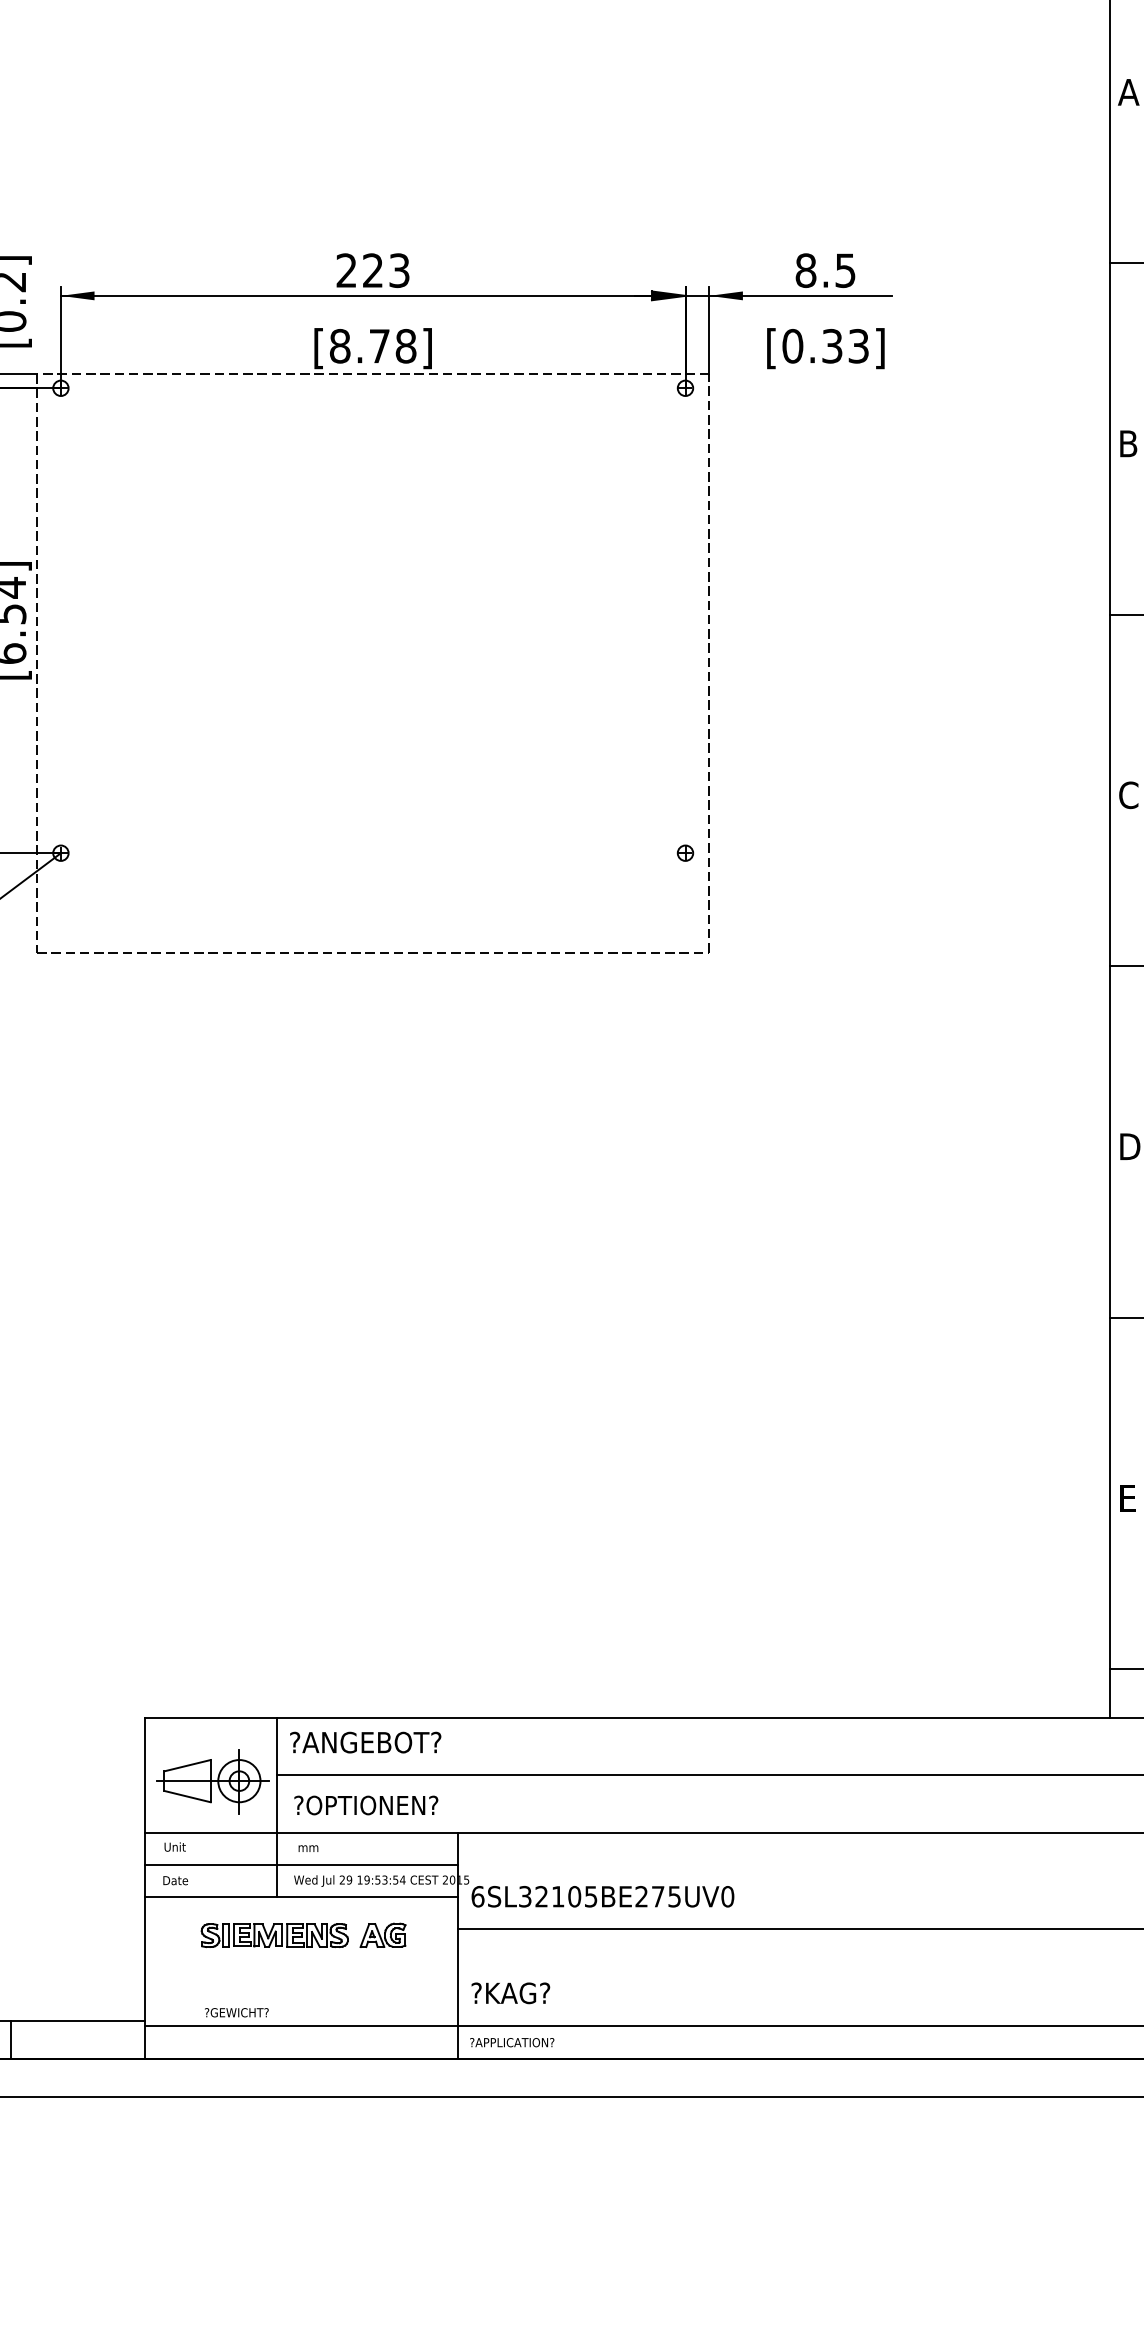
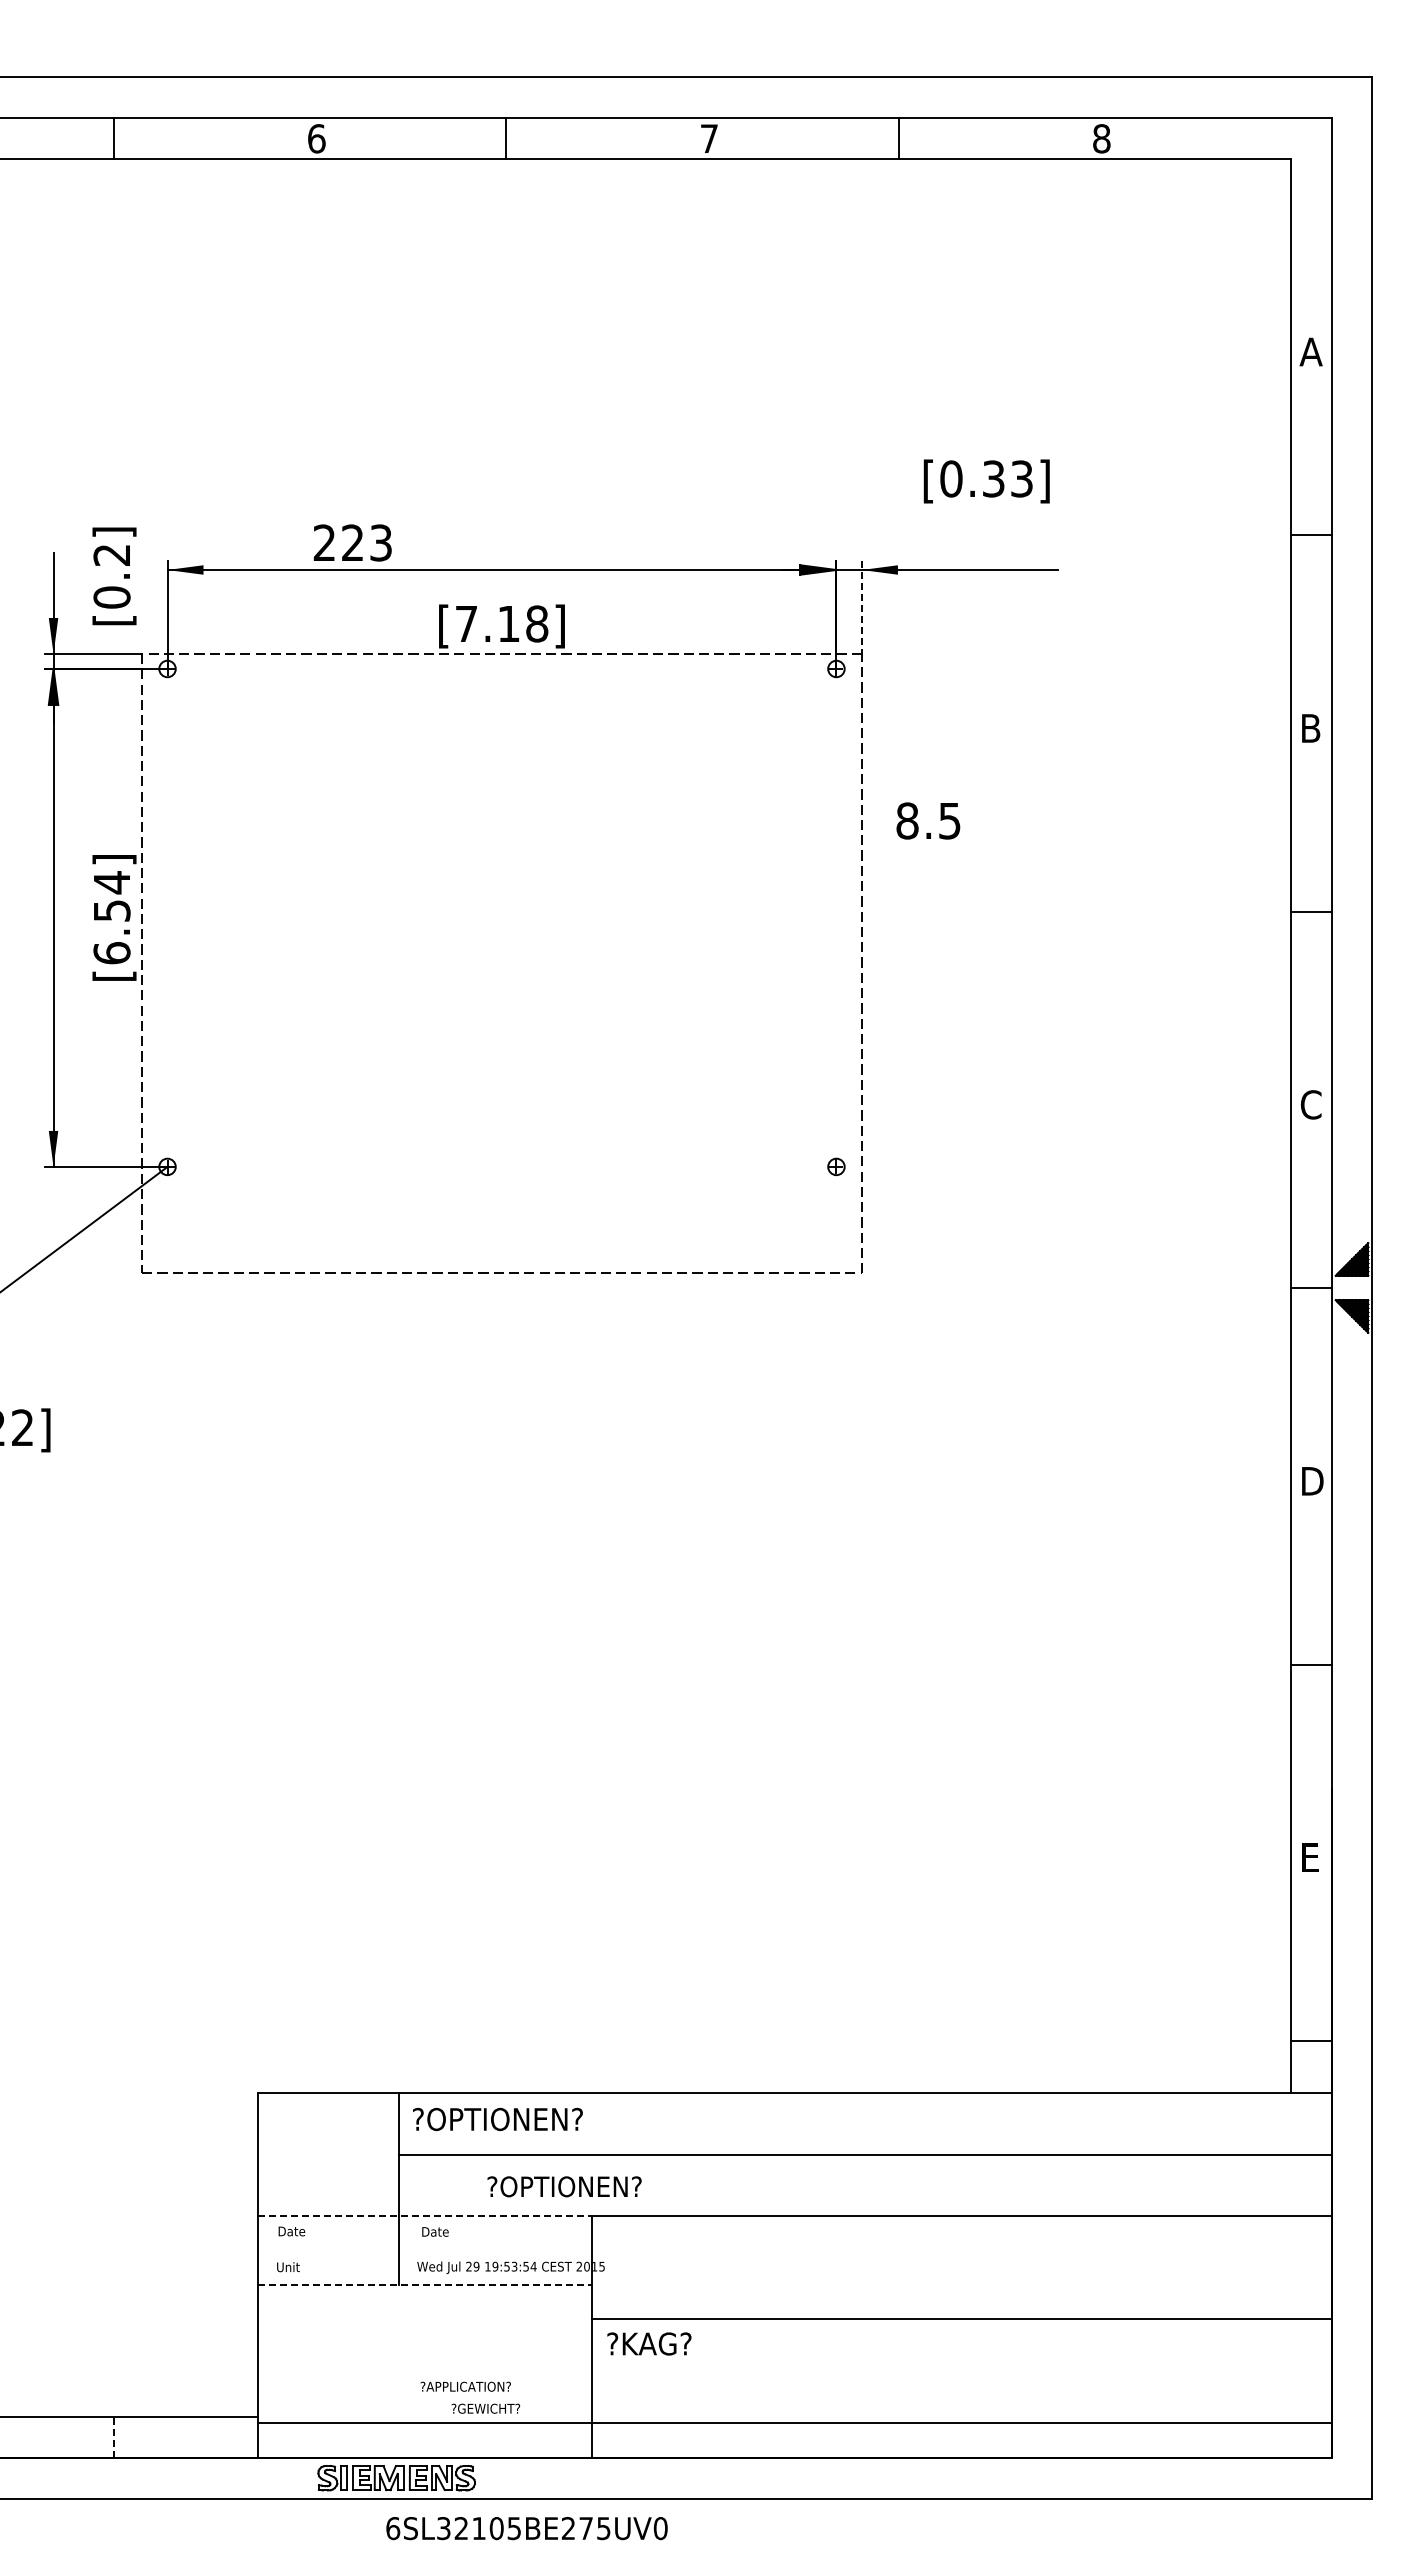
text: (372, 270) -> (352, 542), moved
text: (825, 270) -> (928, 820), moved
line: (708, 331) -> (861, 608), solid -> dashed
text: (359, 345) -> (487, 623), [8.78] -> [7.18]
text: (825, 348) -> (986, 481), moved
text: (375, 1742) -> (504, 2119), ?ANGEBOT? -> ?OPTIONEN?
part: (212, 1781) -> (329, 2161), removed
text: (366, 1805) -> (564, 2186), moved
line: (301, 1832) -> (425, 2215), solid -> dashed
text: (176, 1847) -> (291, 2231), Unit -> Date
text: (311, 1847) -> (435, 2231), mm -> Date
line: (300, 1864) -> (424, 2250), removed
text: (175, 1880) -> (290, 2267), Date -> Unit
line: (301, 1896) -> (425, 2284), solid -> dashed
text: (602, 1896) -> (526, 2528), moved
part: (383, 1934) -> (512, 2325), removed
part: (274, 1935) -> (396, 2478), moved
text: (510, 1992) -> (649, 2343), moved
text: (236, 2012) -> (485, 2408), moved
line: (10, 2039) -> (113, 2437), solid -> dashed
text: (511, 2042) -> (465, 2386), moved

